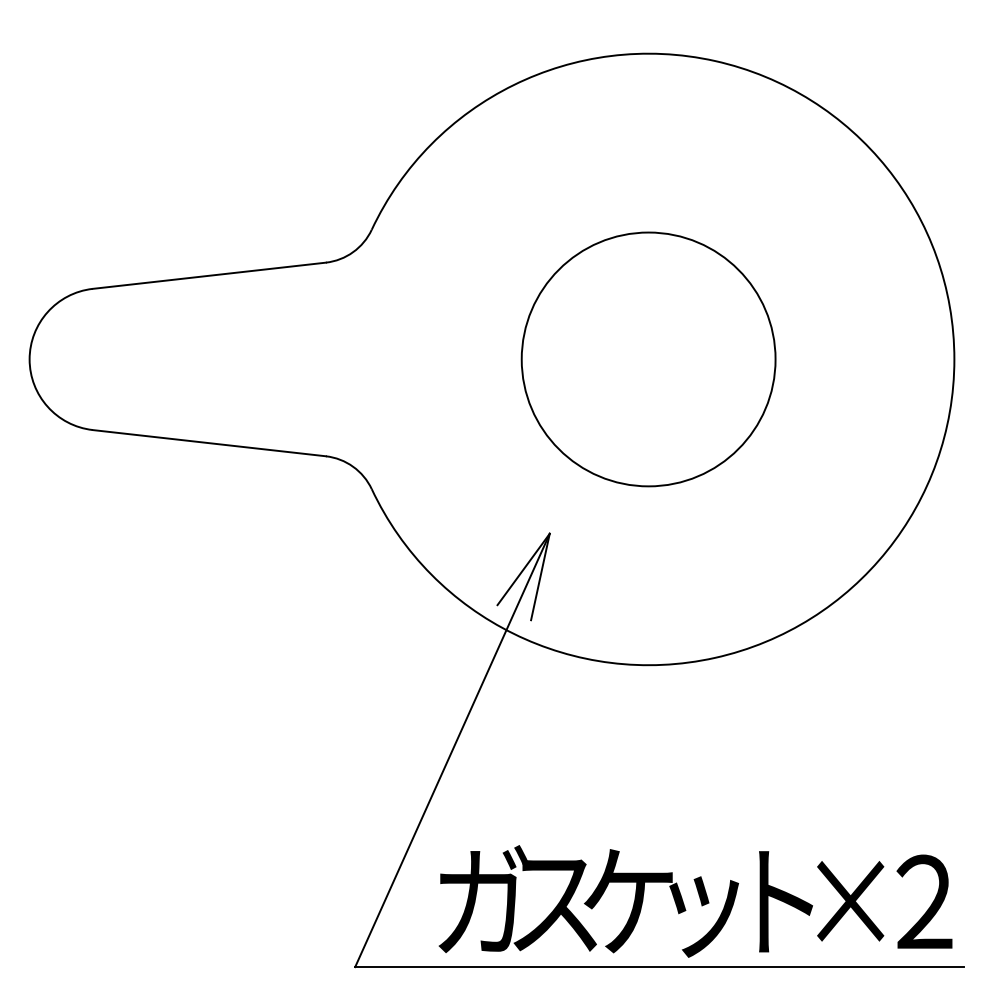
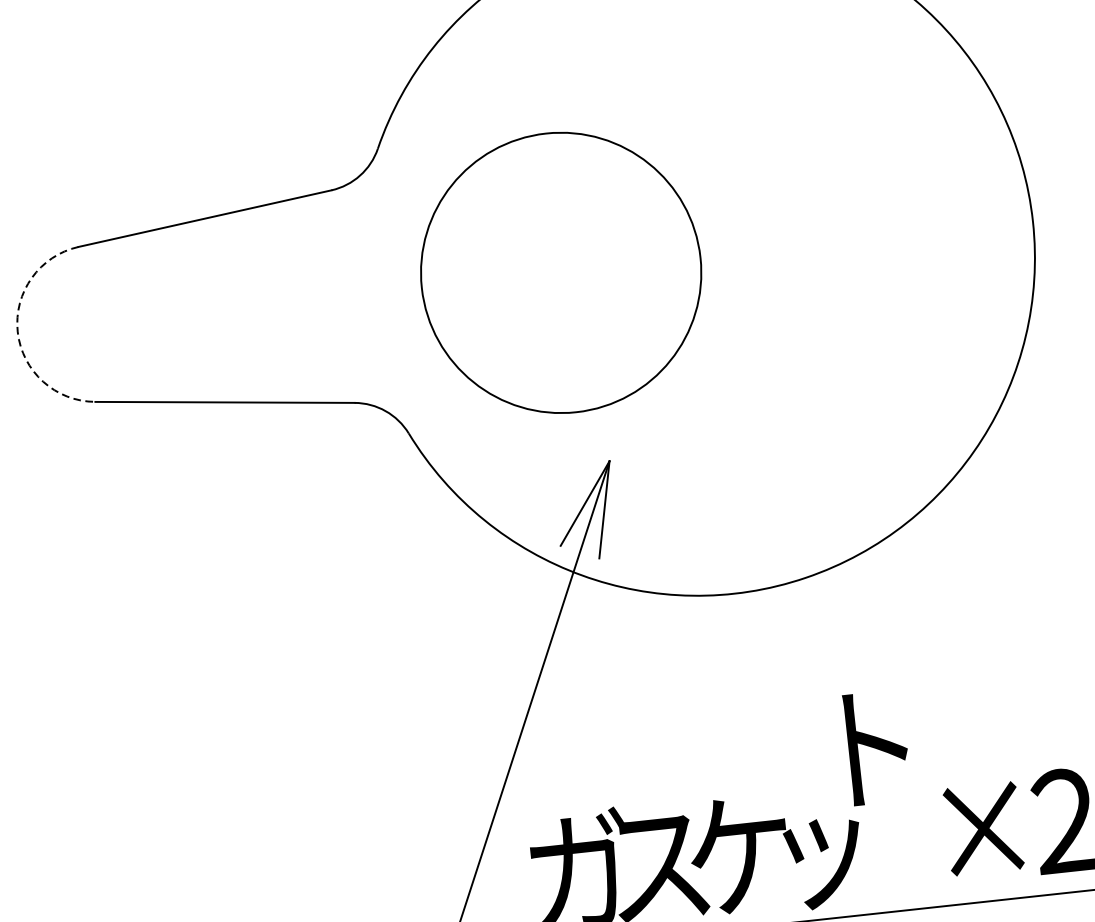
arc: (29, 359) -> (17, 332), solid -> dashed
circle: (648, 359) -> (561, 272), moved
text: (785, 901) -> (876, 747), moved

